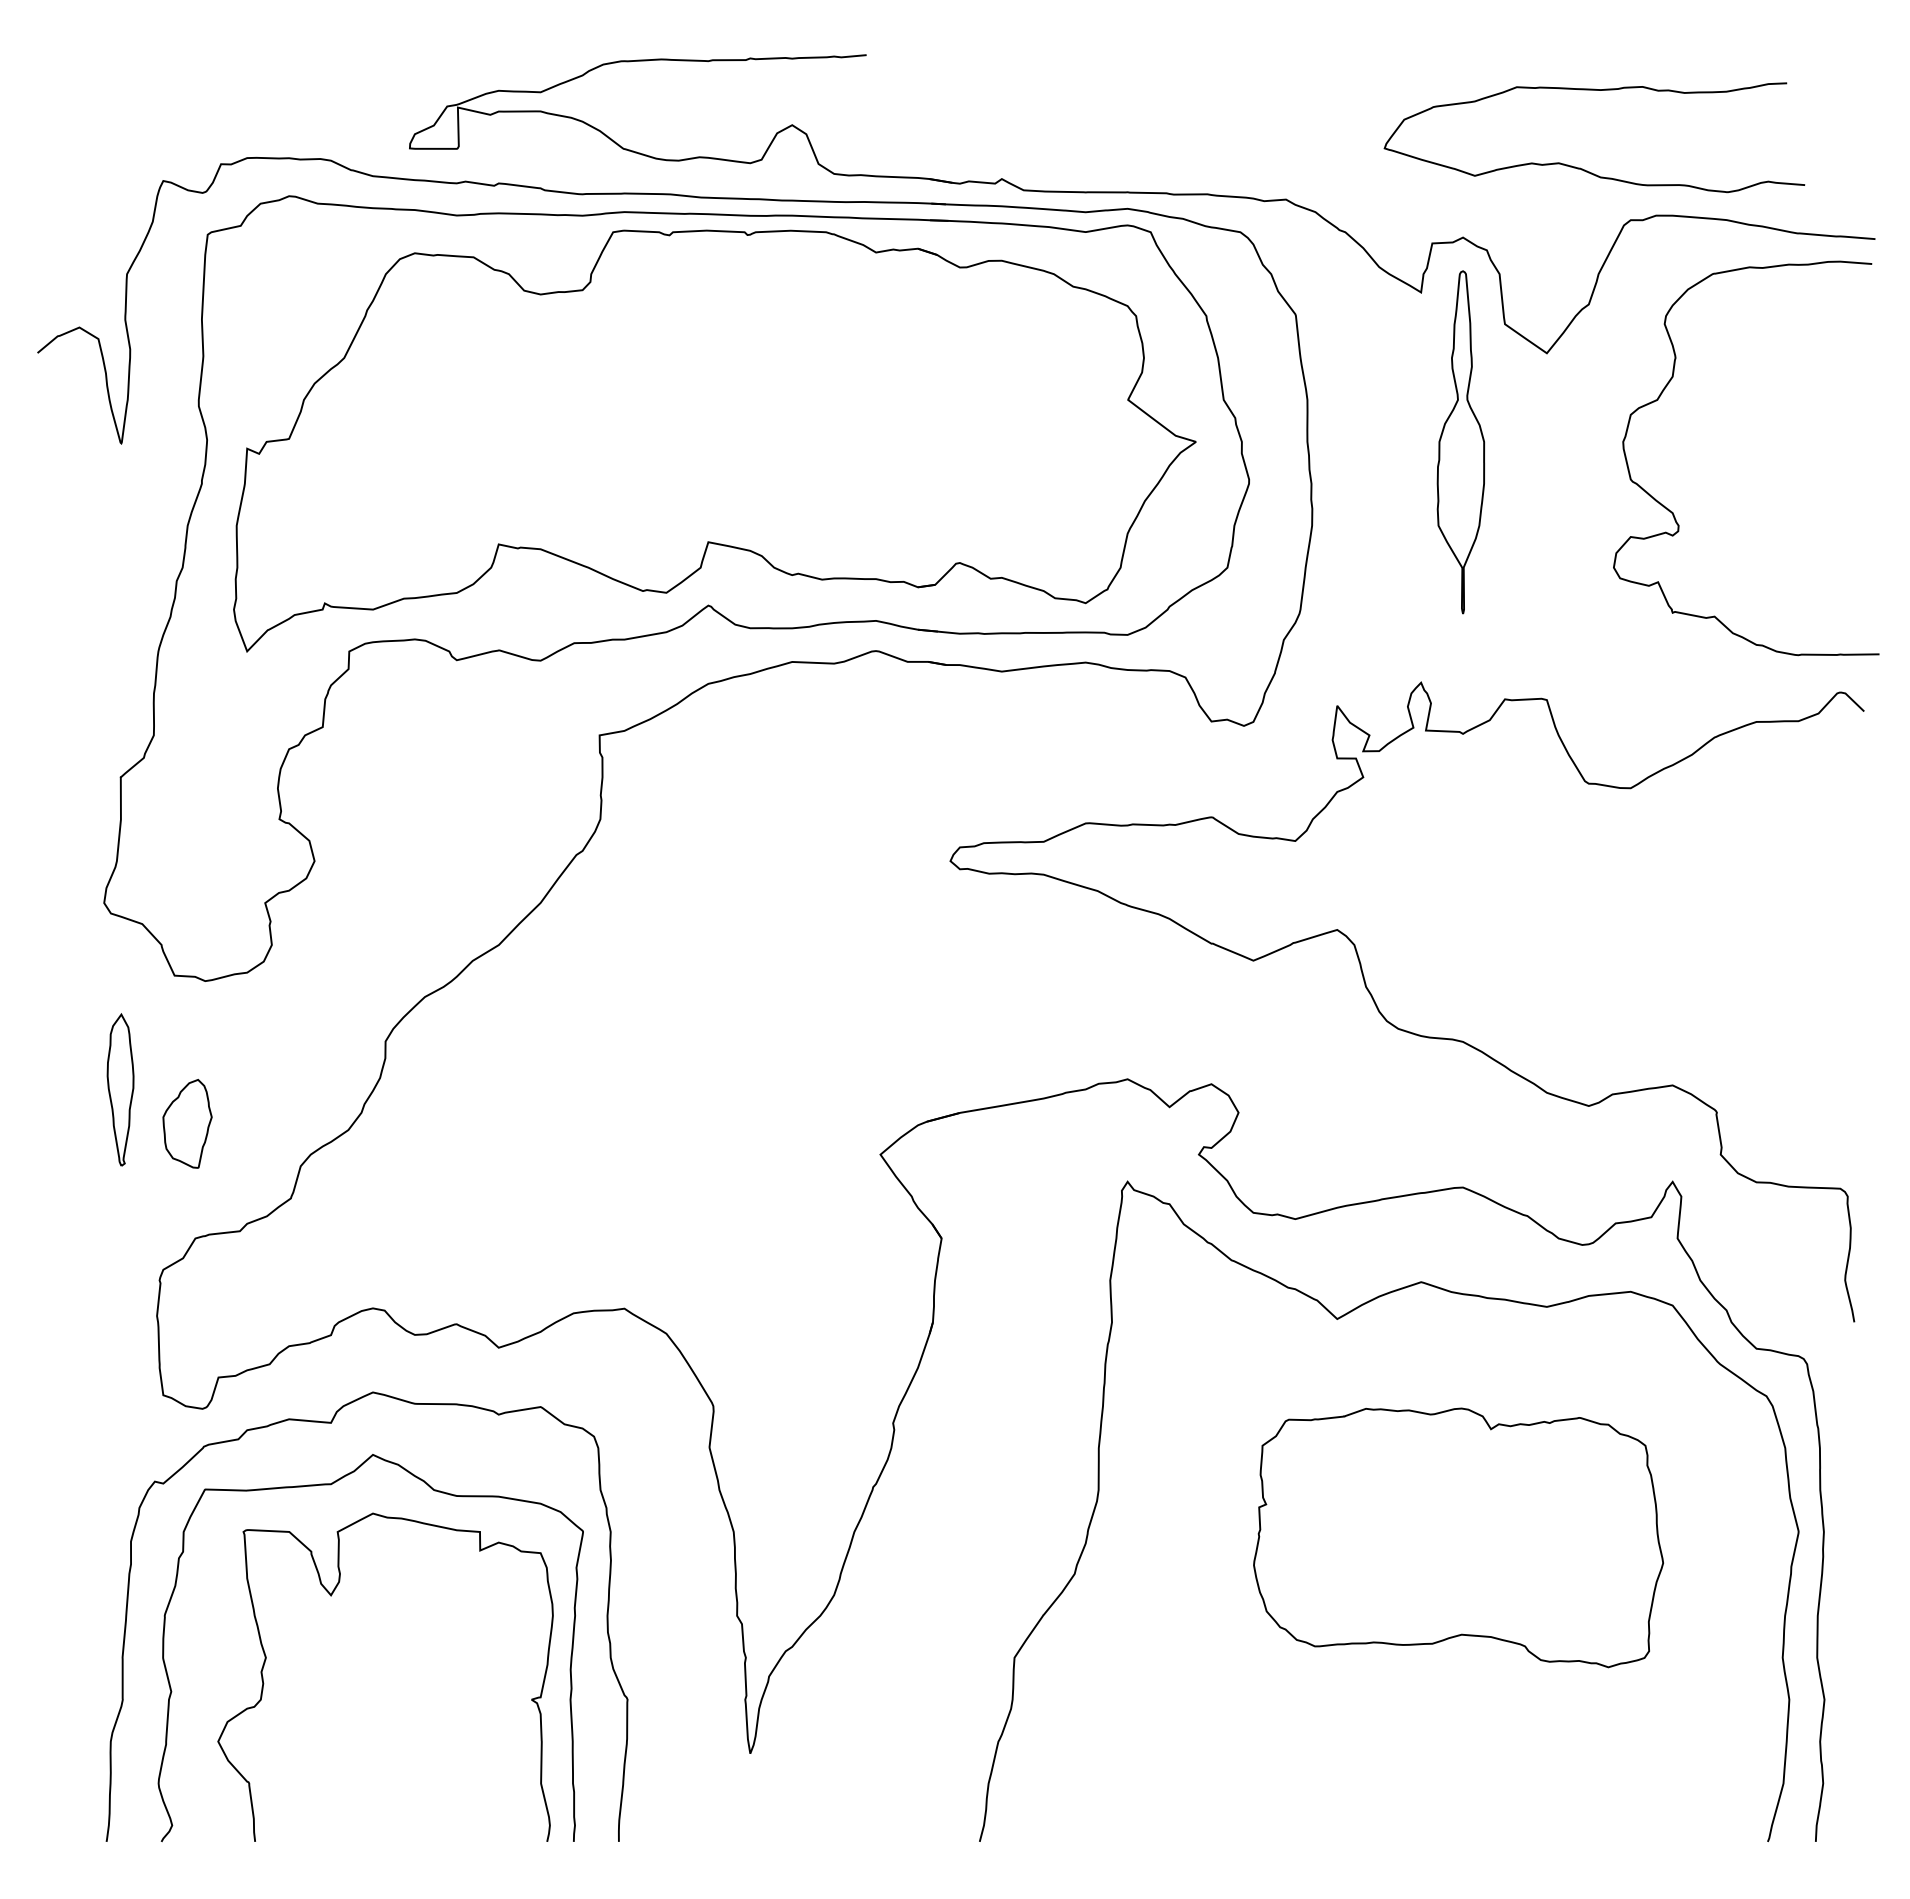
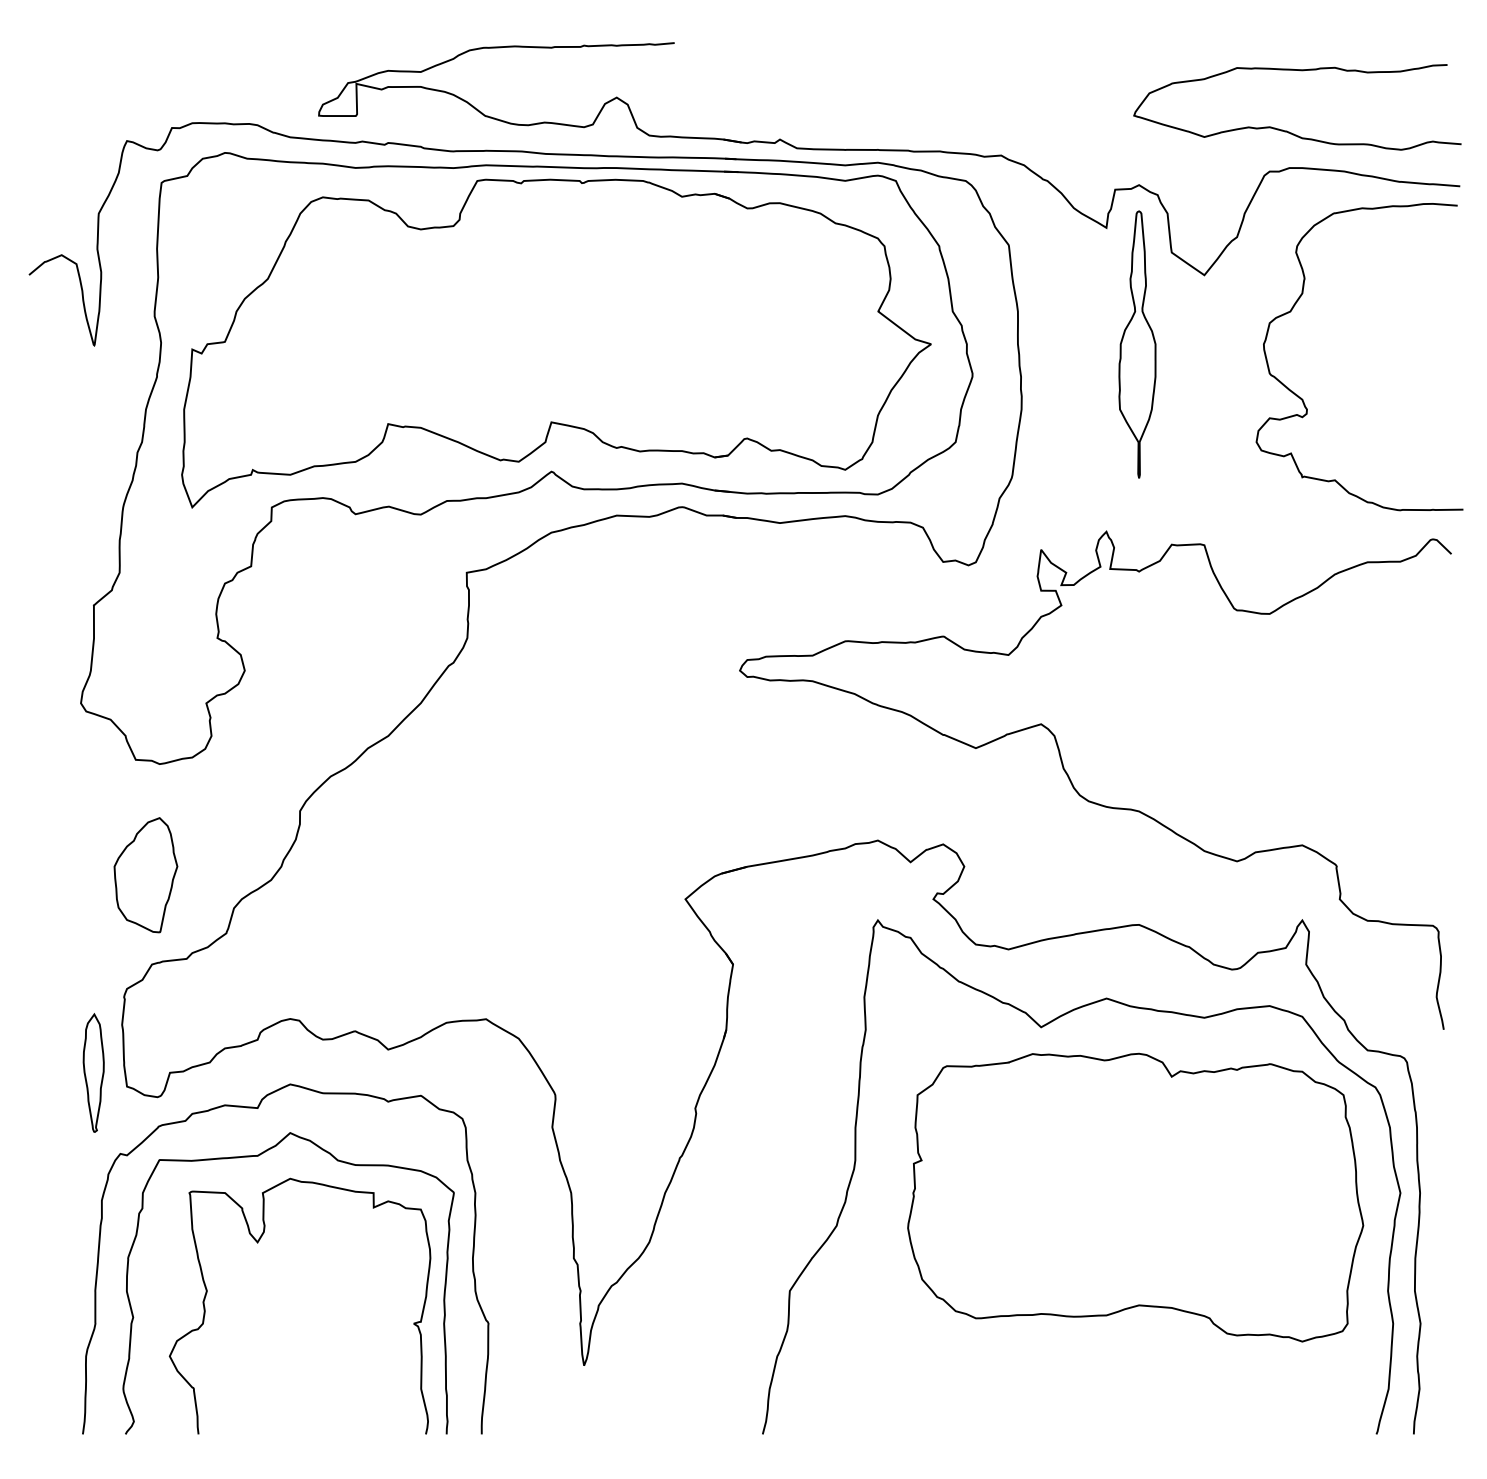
curve: (1580, 167) -> (1286, 130), moved
part: (120, 1089) -> (93, 1072), moved
part: (187, 1123) -> (145, 874), size x1.67
part: (1458, 1537) -> (1135, 1197), size x1.43

